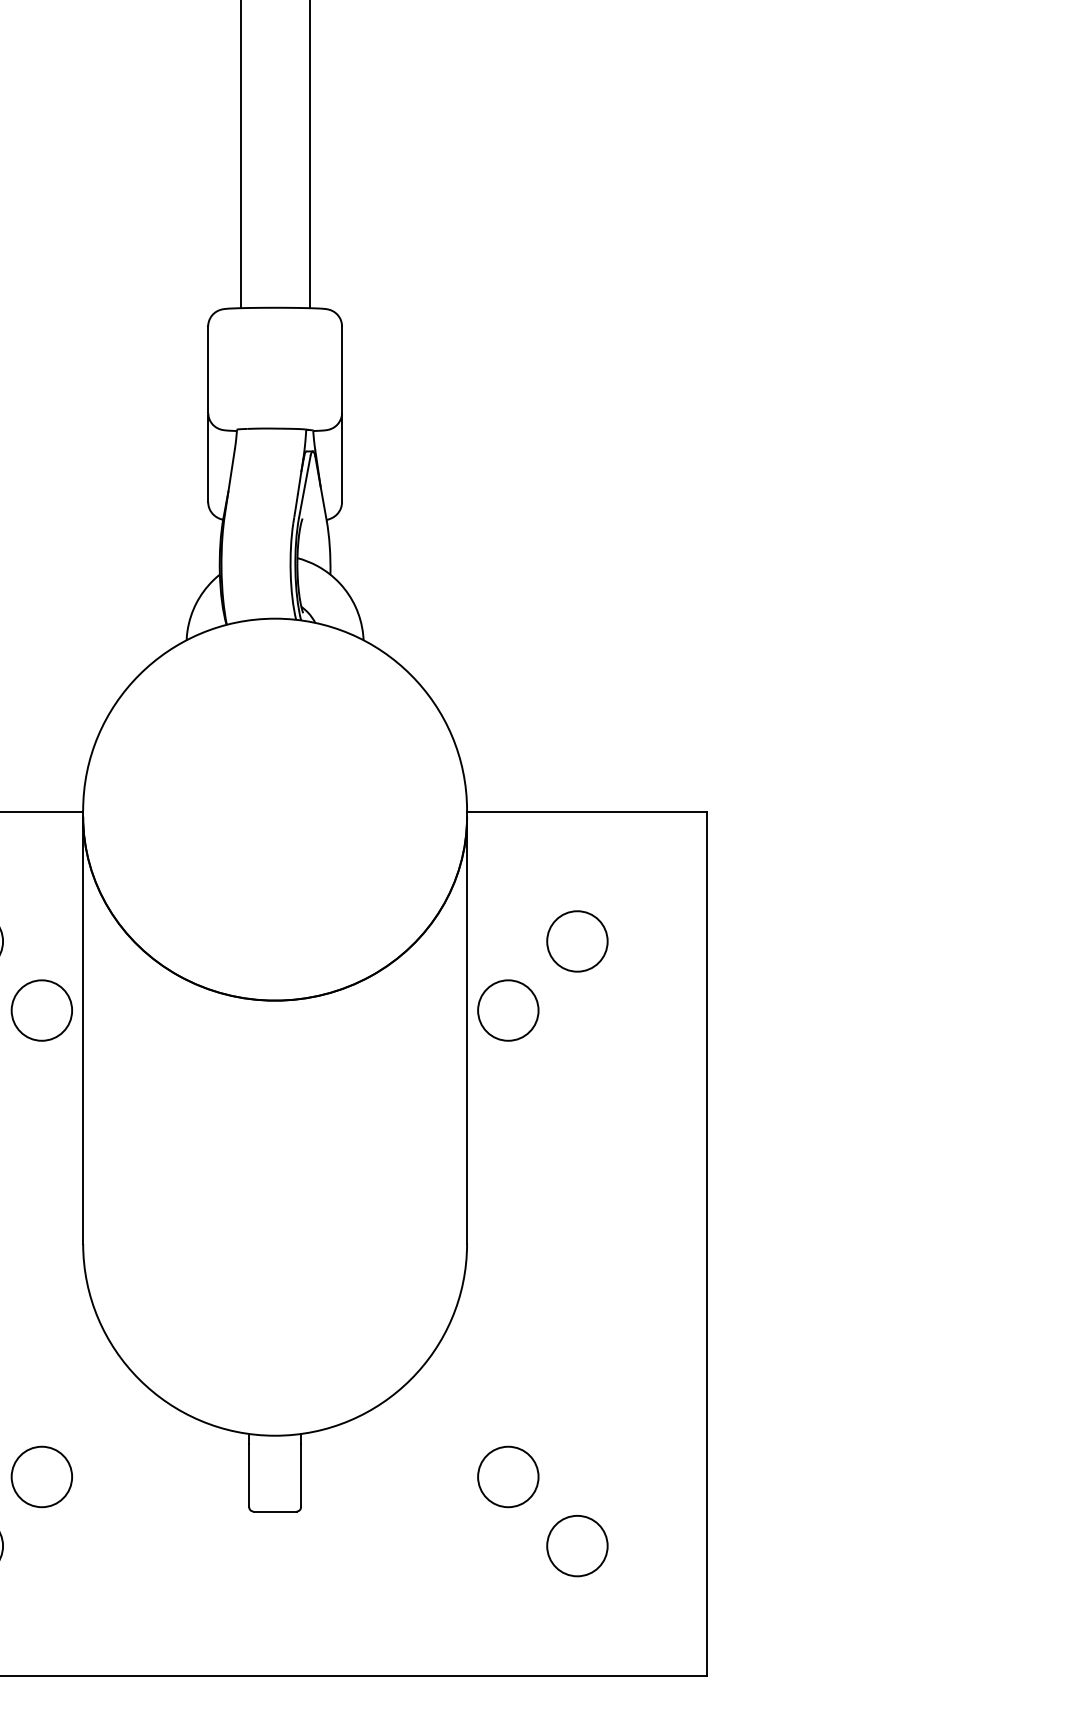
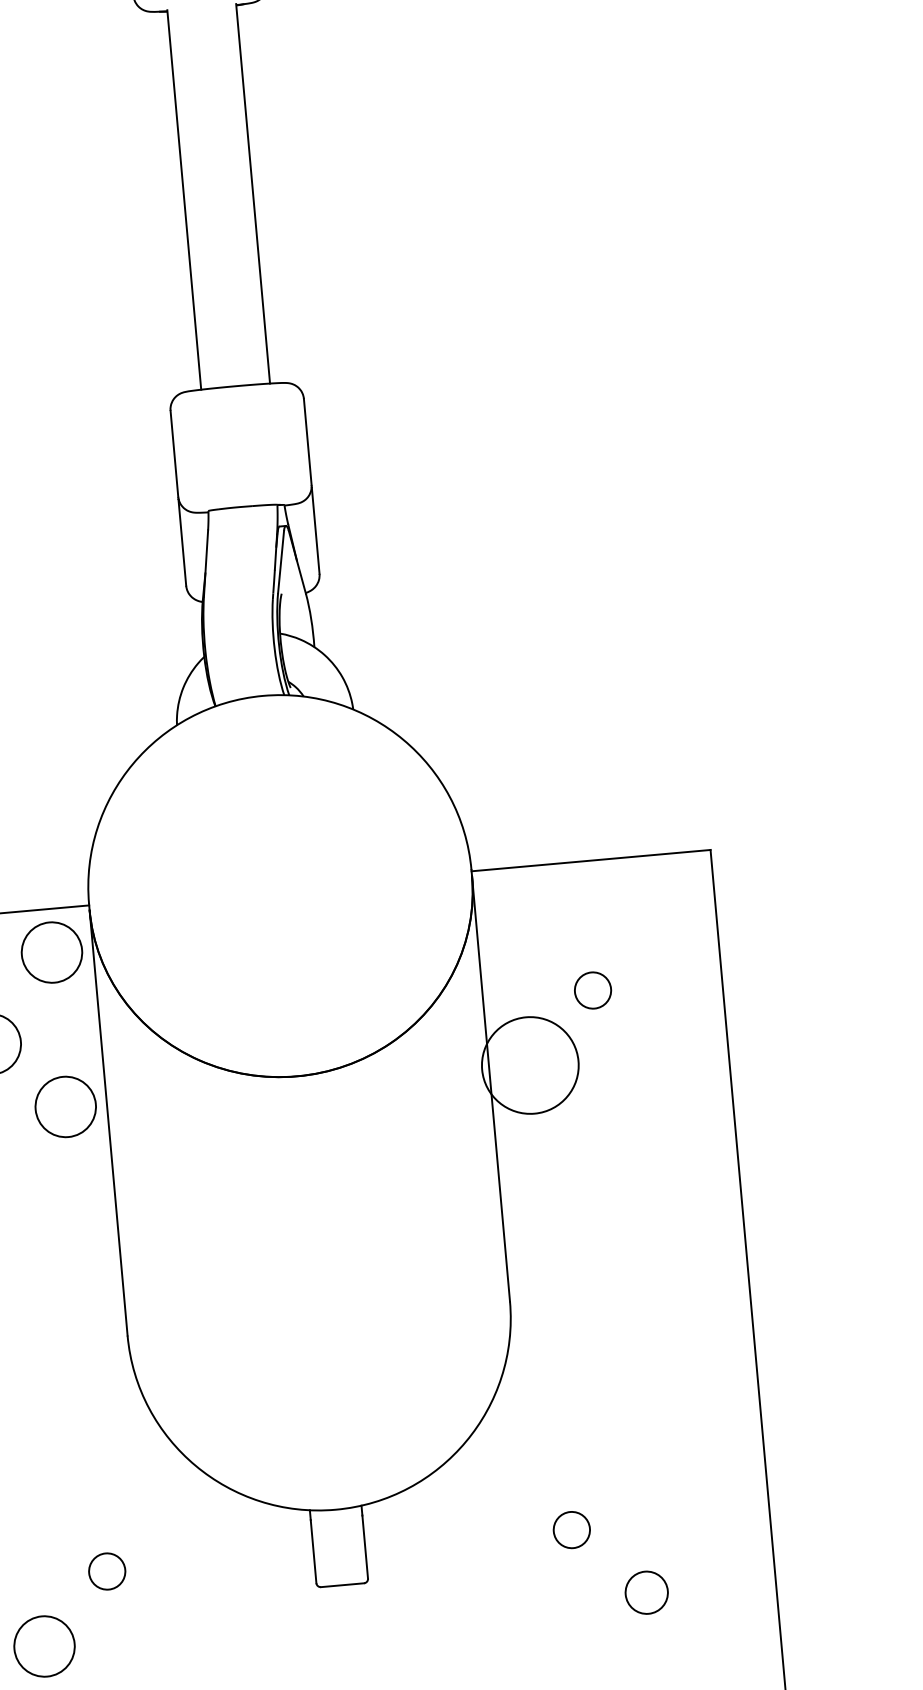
circle: (41, 855) -> (51, 952), added
circle: (577, 941) -> (593, 990), size x0.6
circle: (508, 1010) -> (530, 1065), size x1.6
circle: (41, 1476) -> (106, 1571), size x0.6
circle: (508, 1476) -> (571, 1529), size x0.6
circle: (577, 1545) -> (646, 1592), size x0.7

